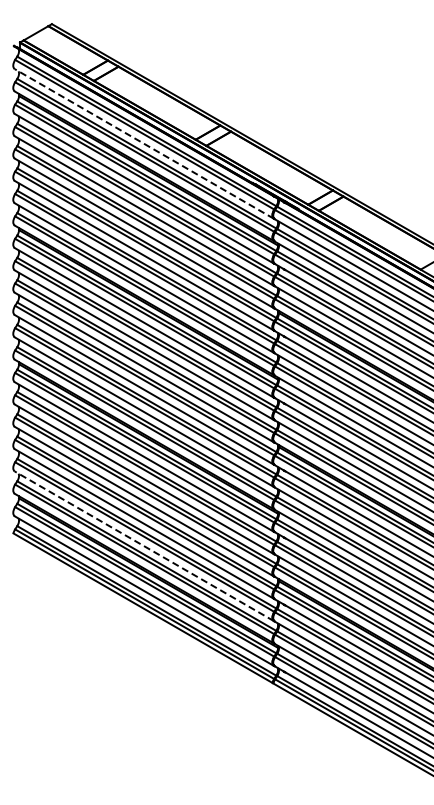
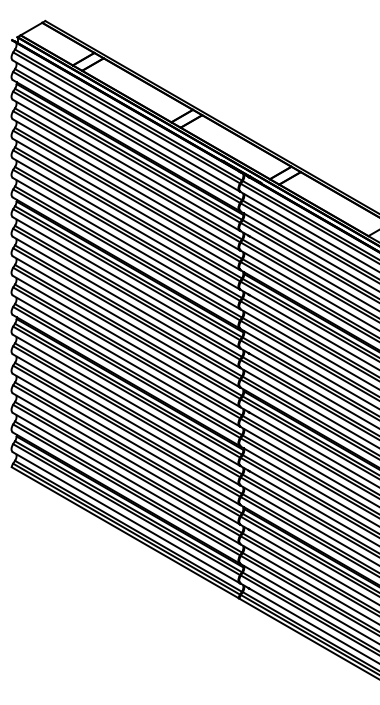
line: (144, 143) -> (126, 125), dashed -> solid
line: (144, 546) -> (126, 478), dashed -> solid

